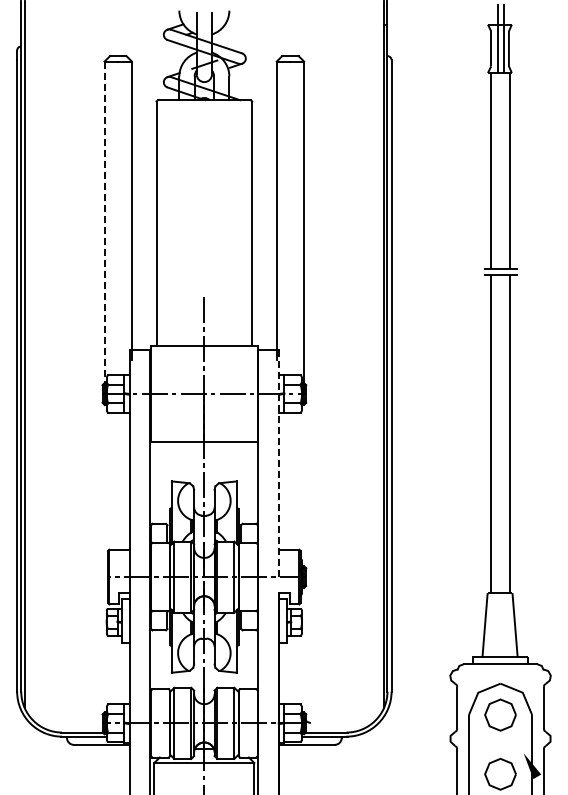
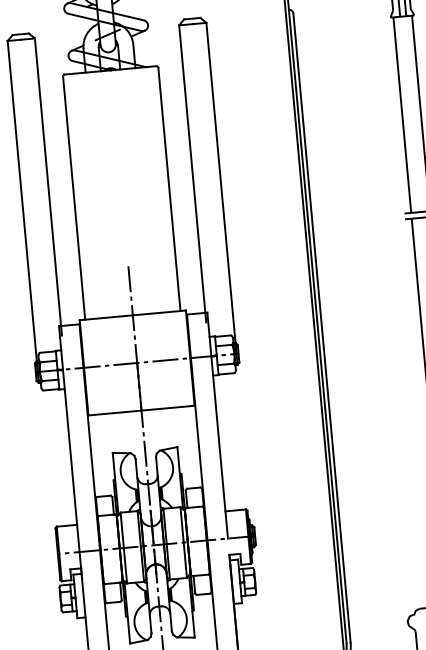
line: (104, 227) -> (22, 206), dashed -> solid
line: (278, 463) -> (217, 425), dashed -> solid

